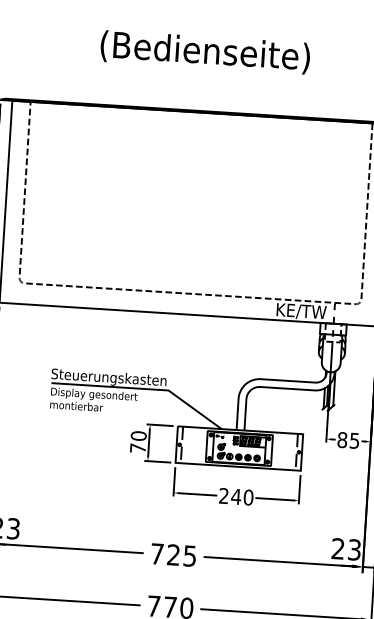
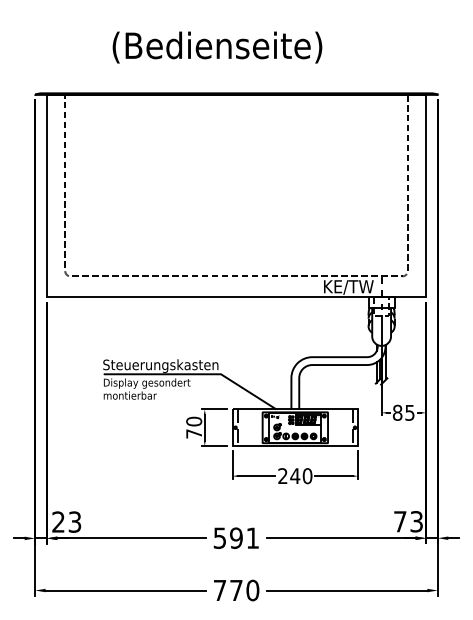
text: (205, 52) -> (217, 47), moved
text: (338, 548) -> (400, 521), 23 -> 73
text: (172, 554) -> (235, 537), 725 -> 591

